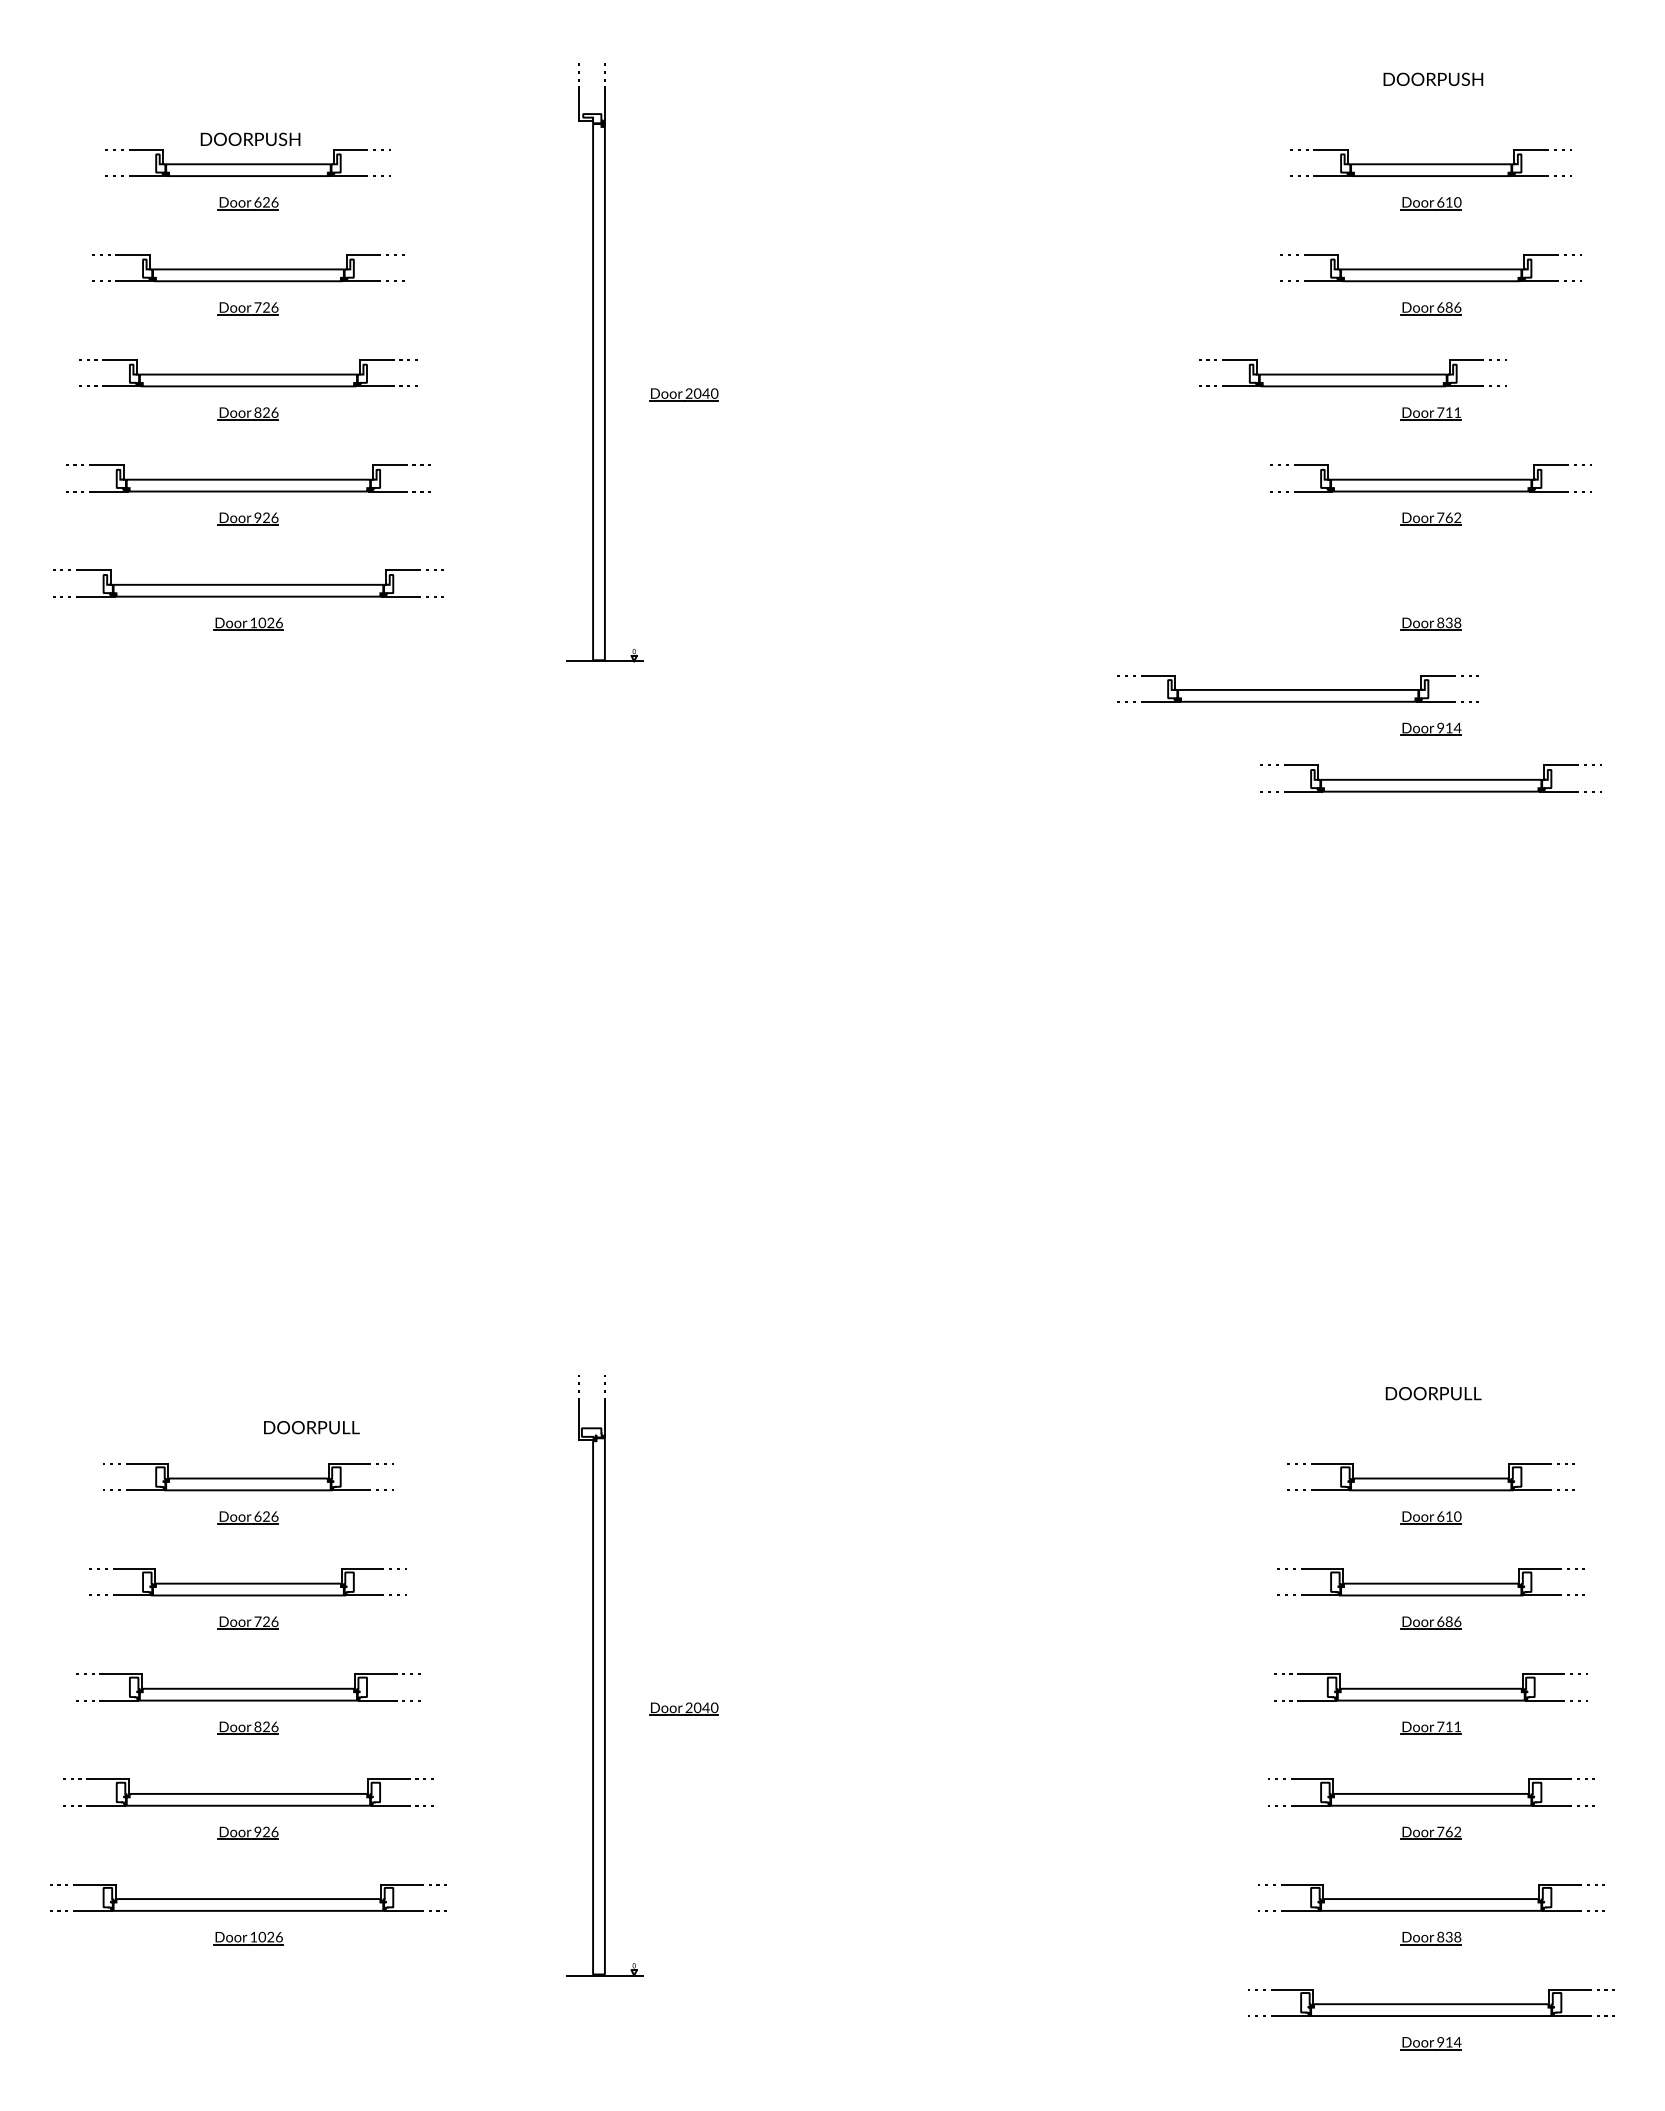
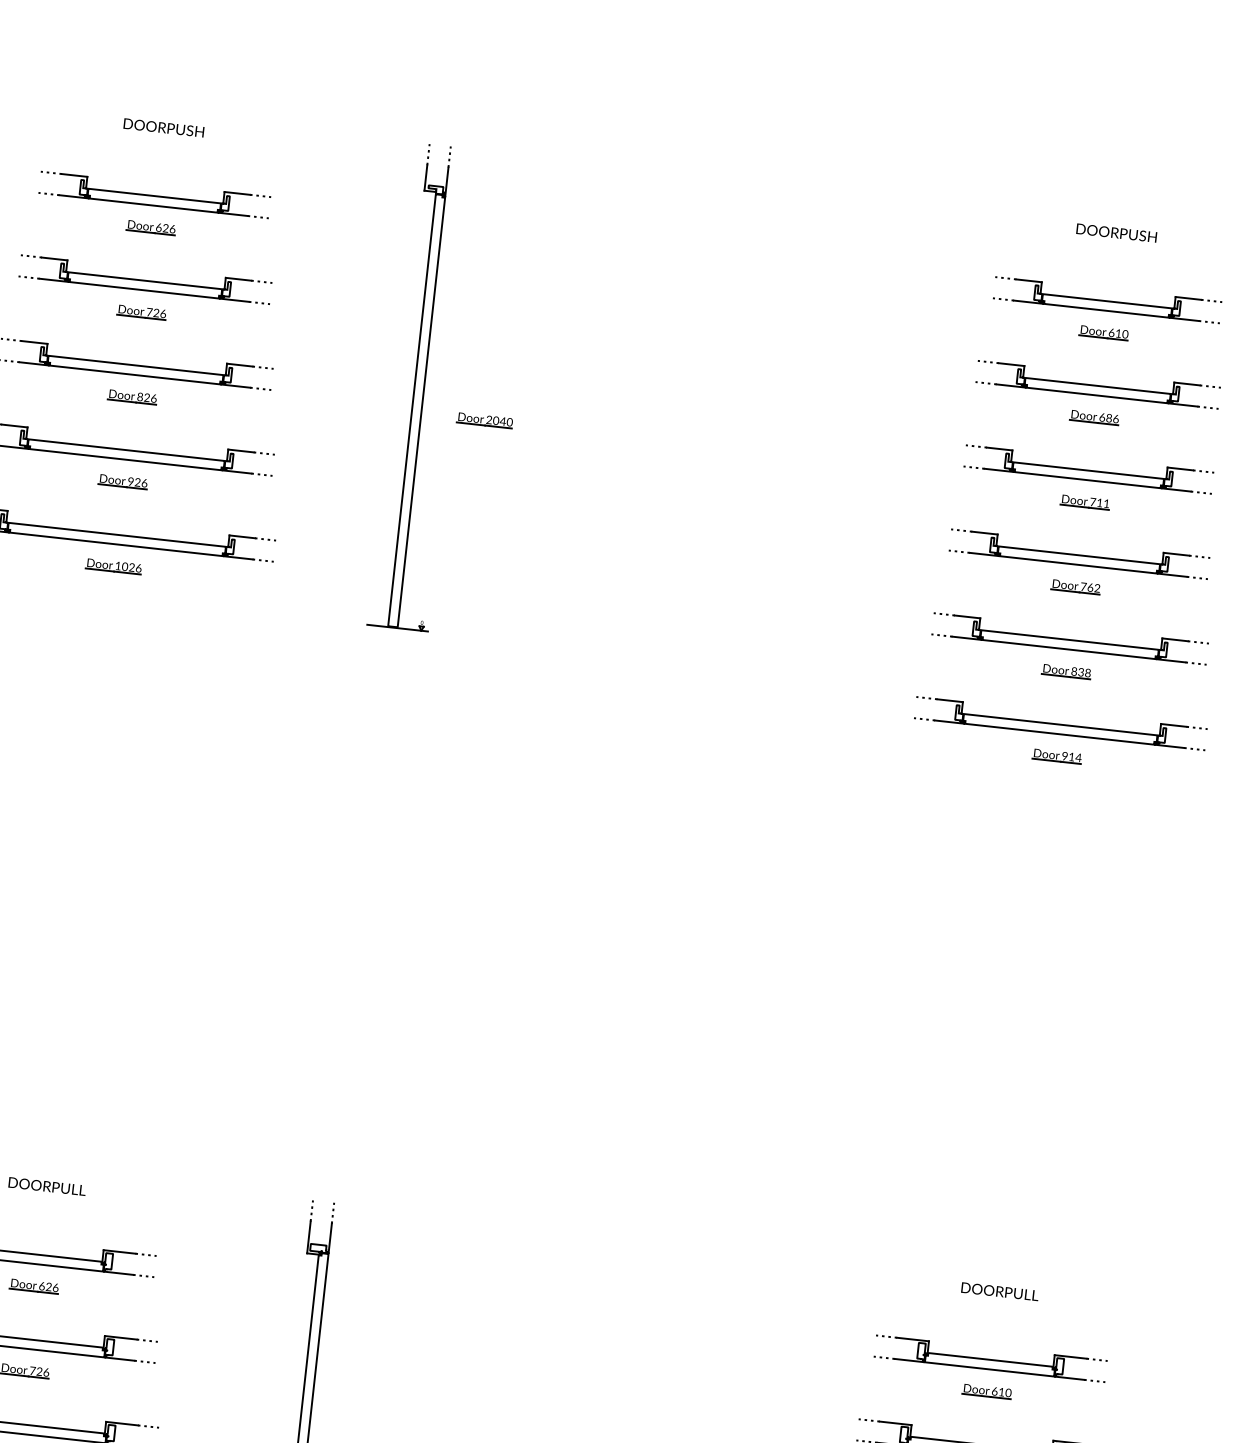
text: (250, 138) -> (163, 127), moved
part: (1352, 373) -> (1088, 469), moved
part: (1297, 688) -> (1060, 723), moved
part: (1430, 778) -> (1069, 638), moved
text: (311, 1427) -> (47, 1186), moved

